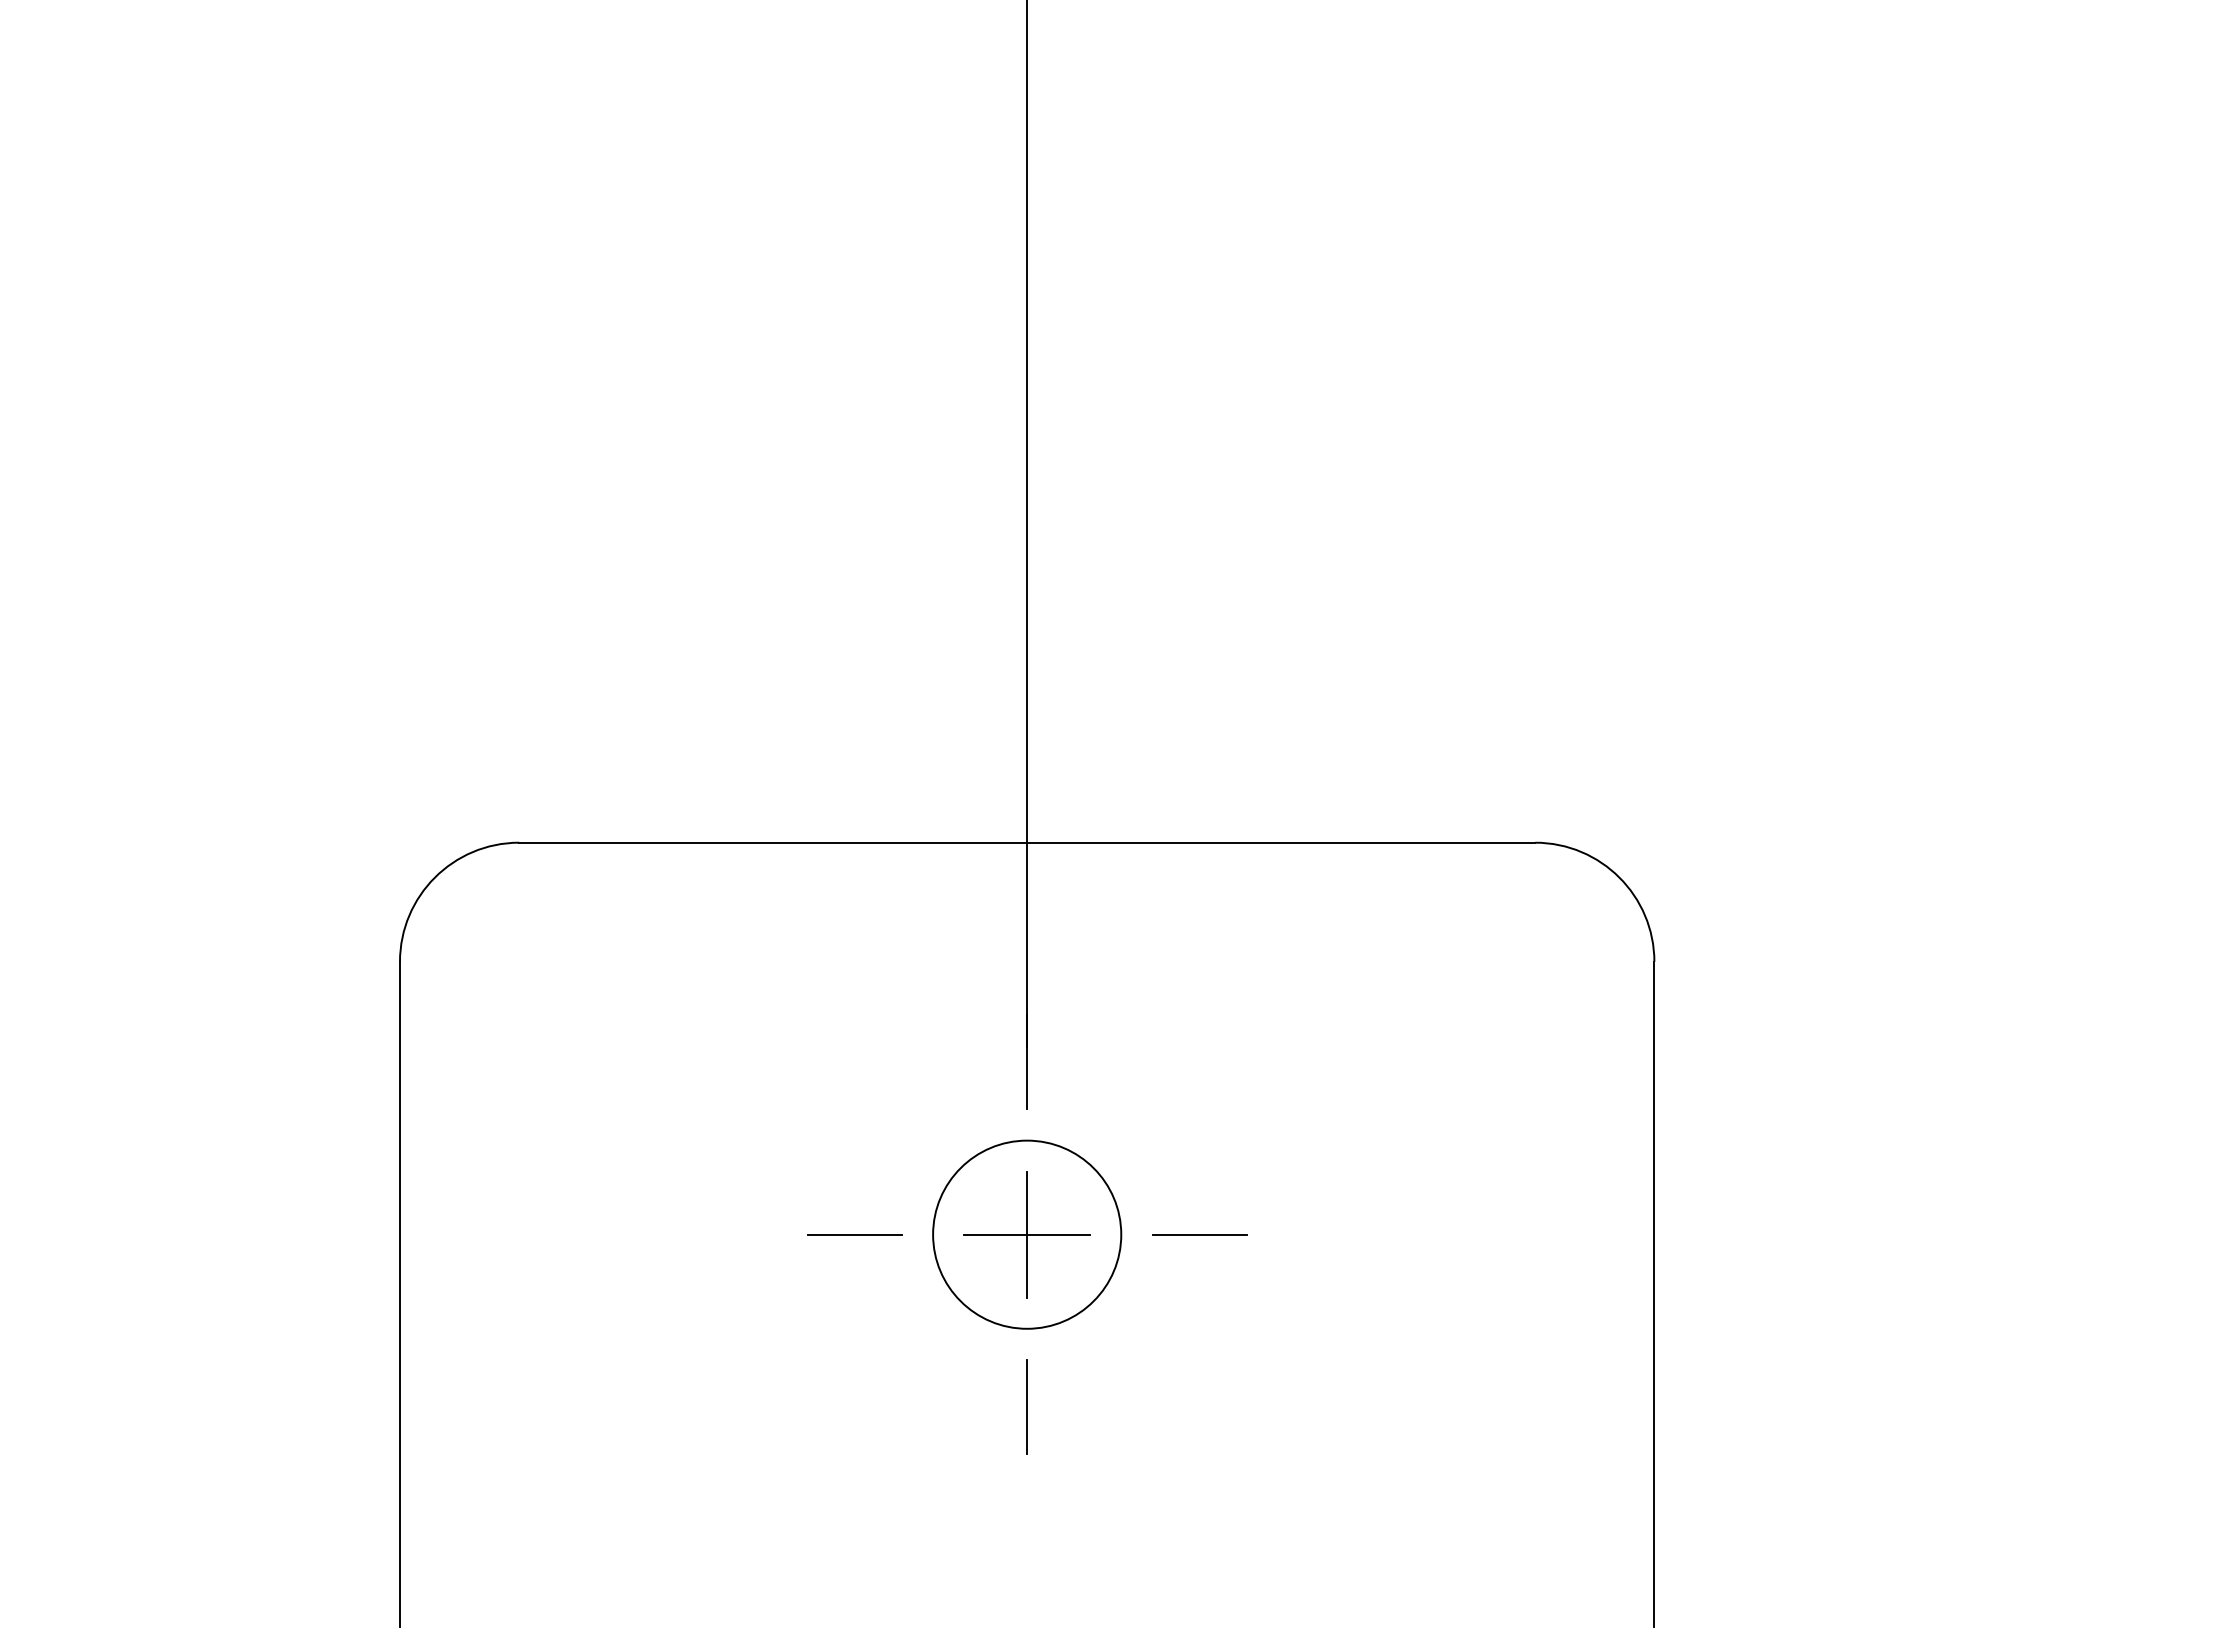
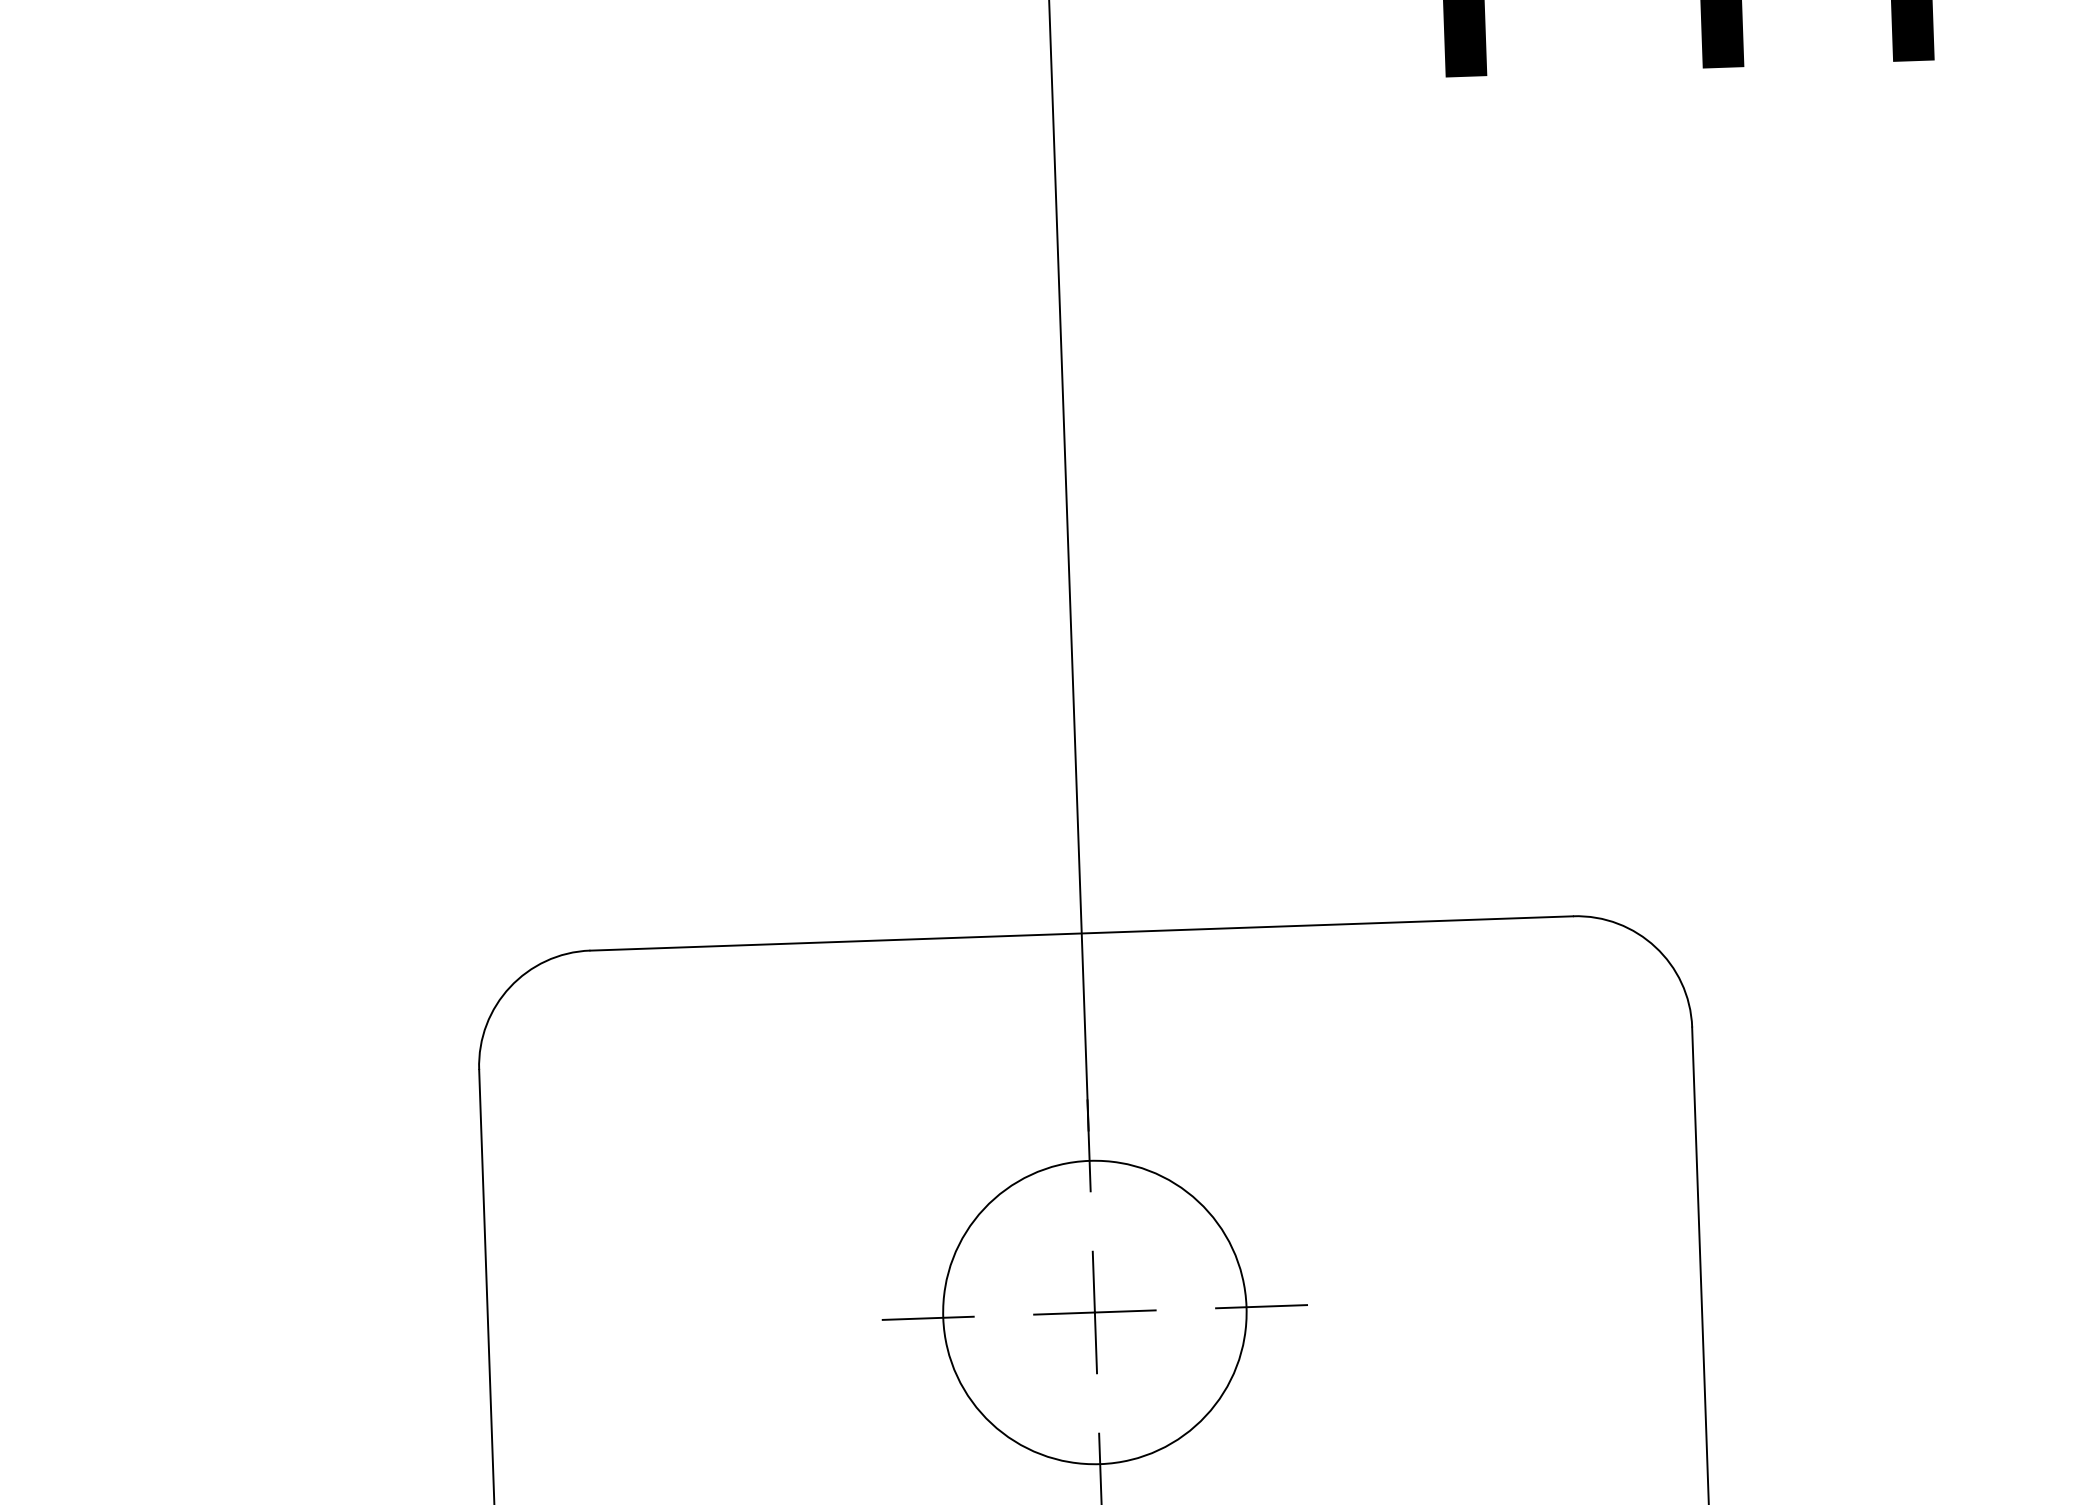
circle: (1027, 1234) -> (1095, 1312), size x1.67

